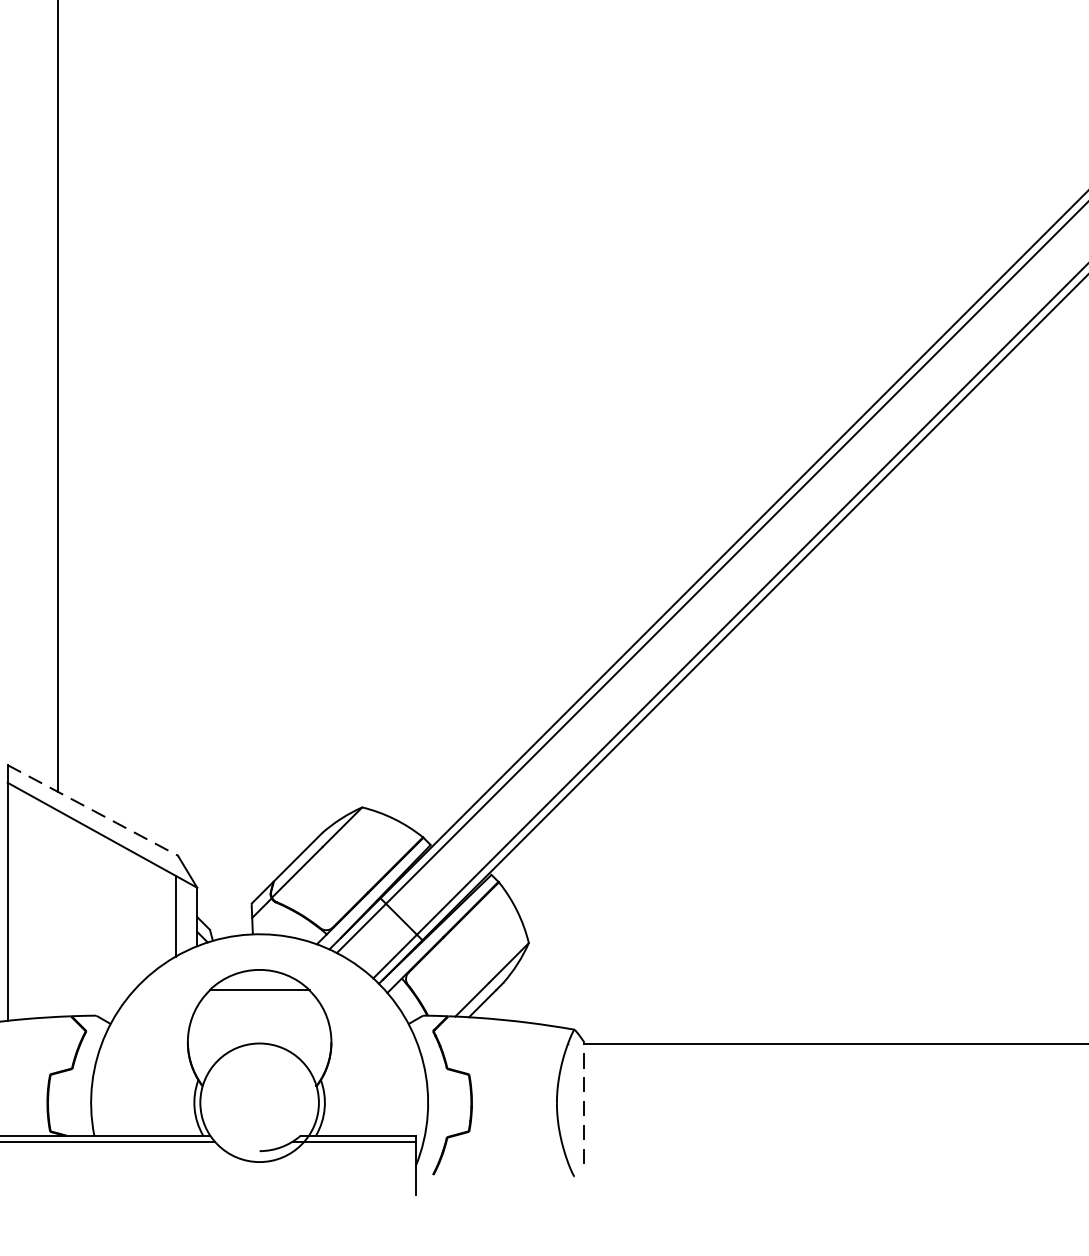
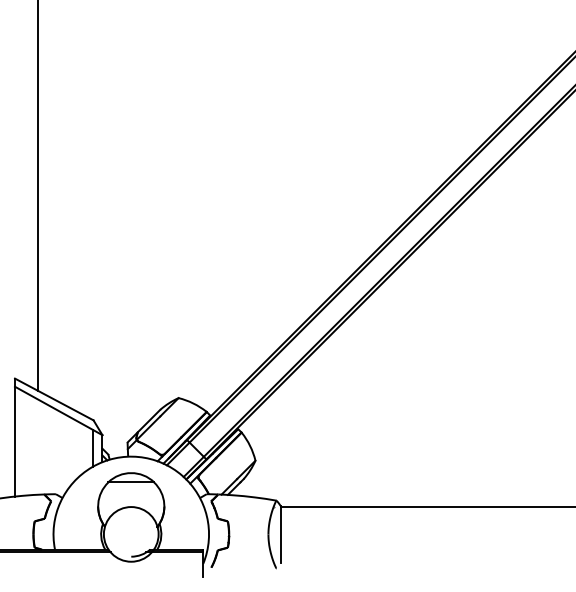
line: (93, 810) -> (54, 399), dashed -> solid
line: (585, 1103) -> (281, 534), dashed -> solid

